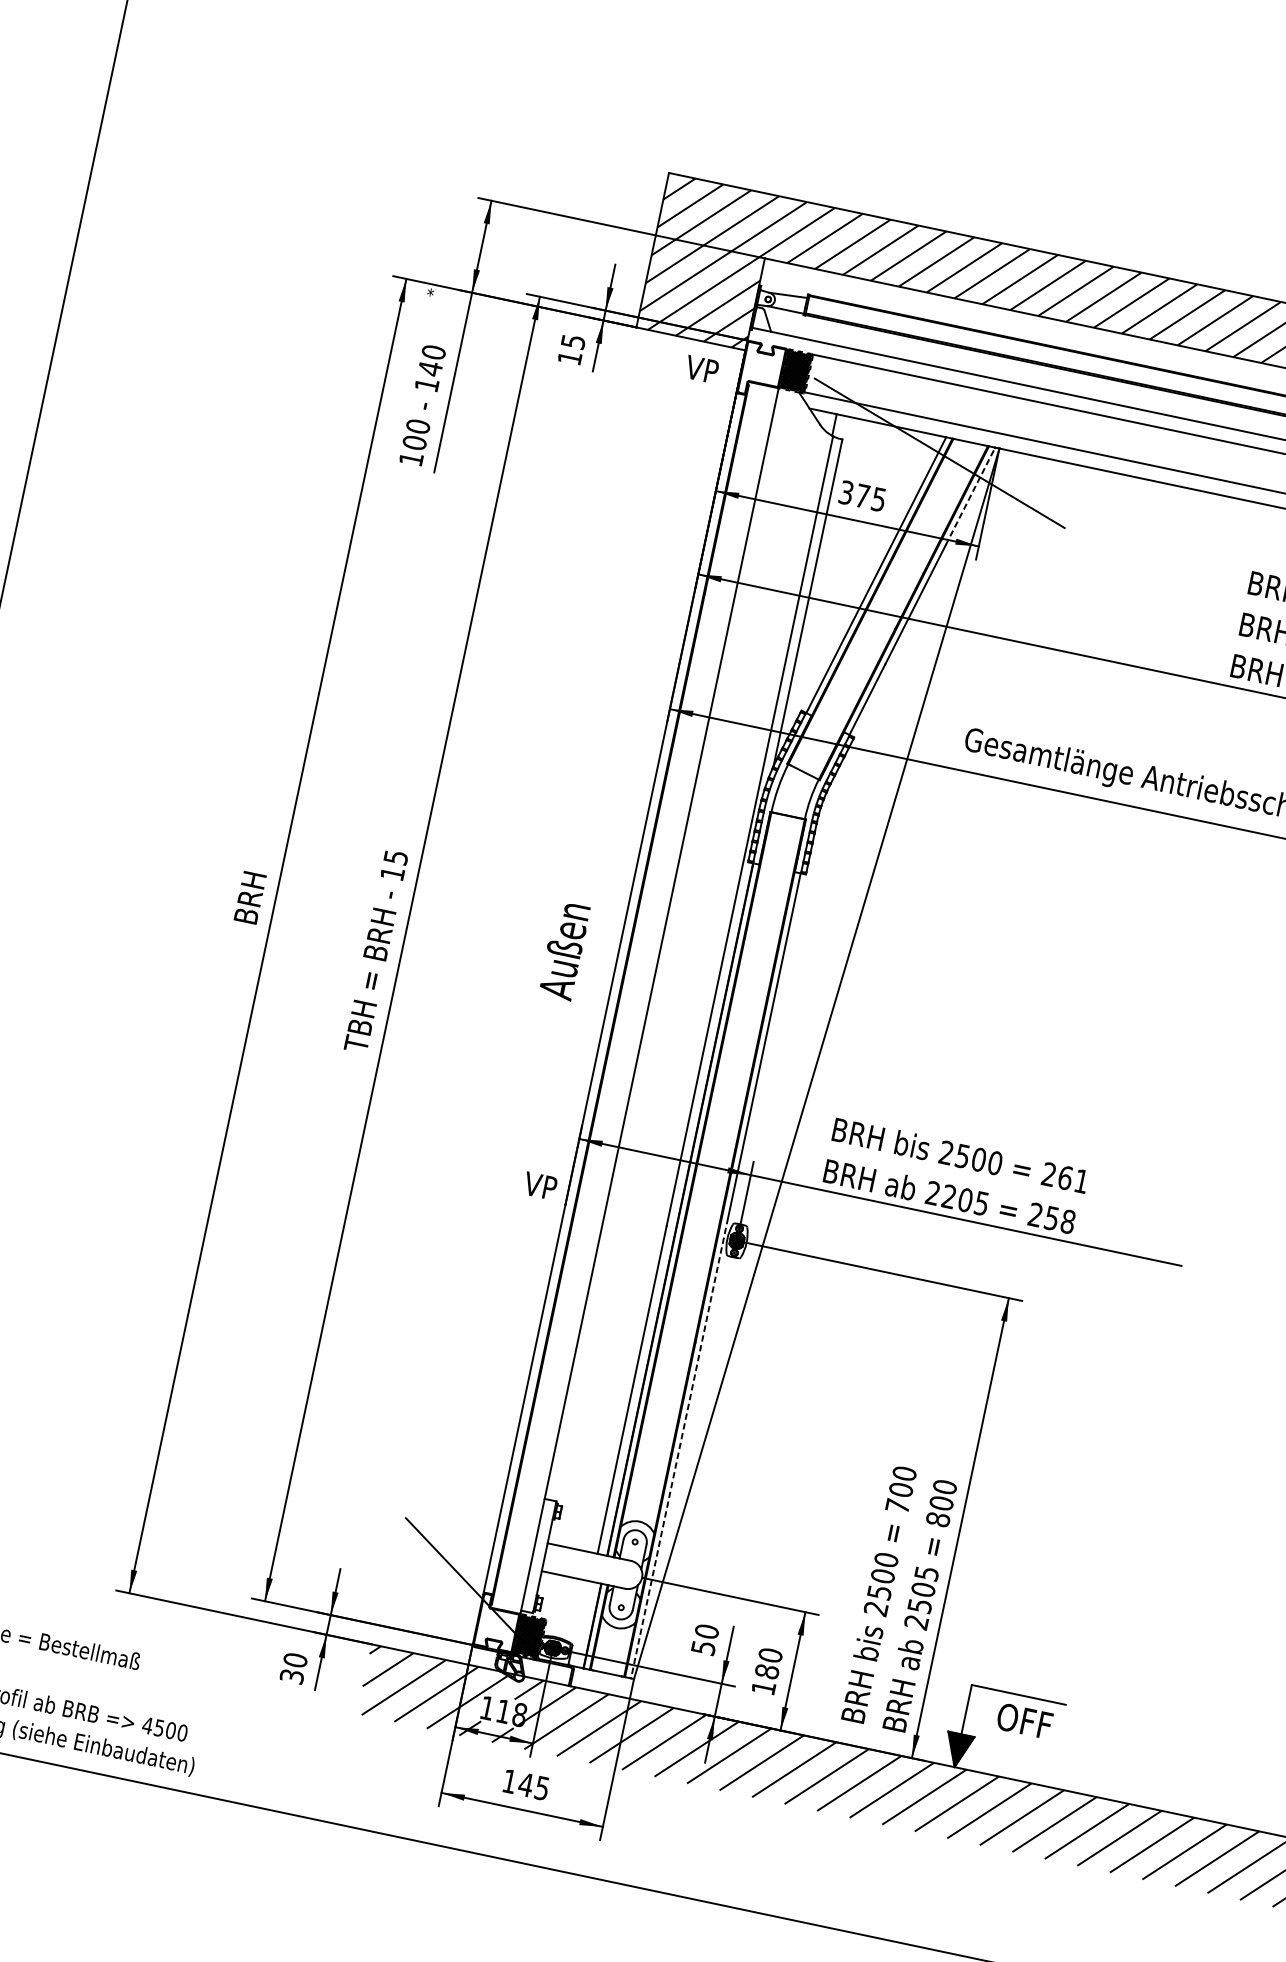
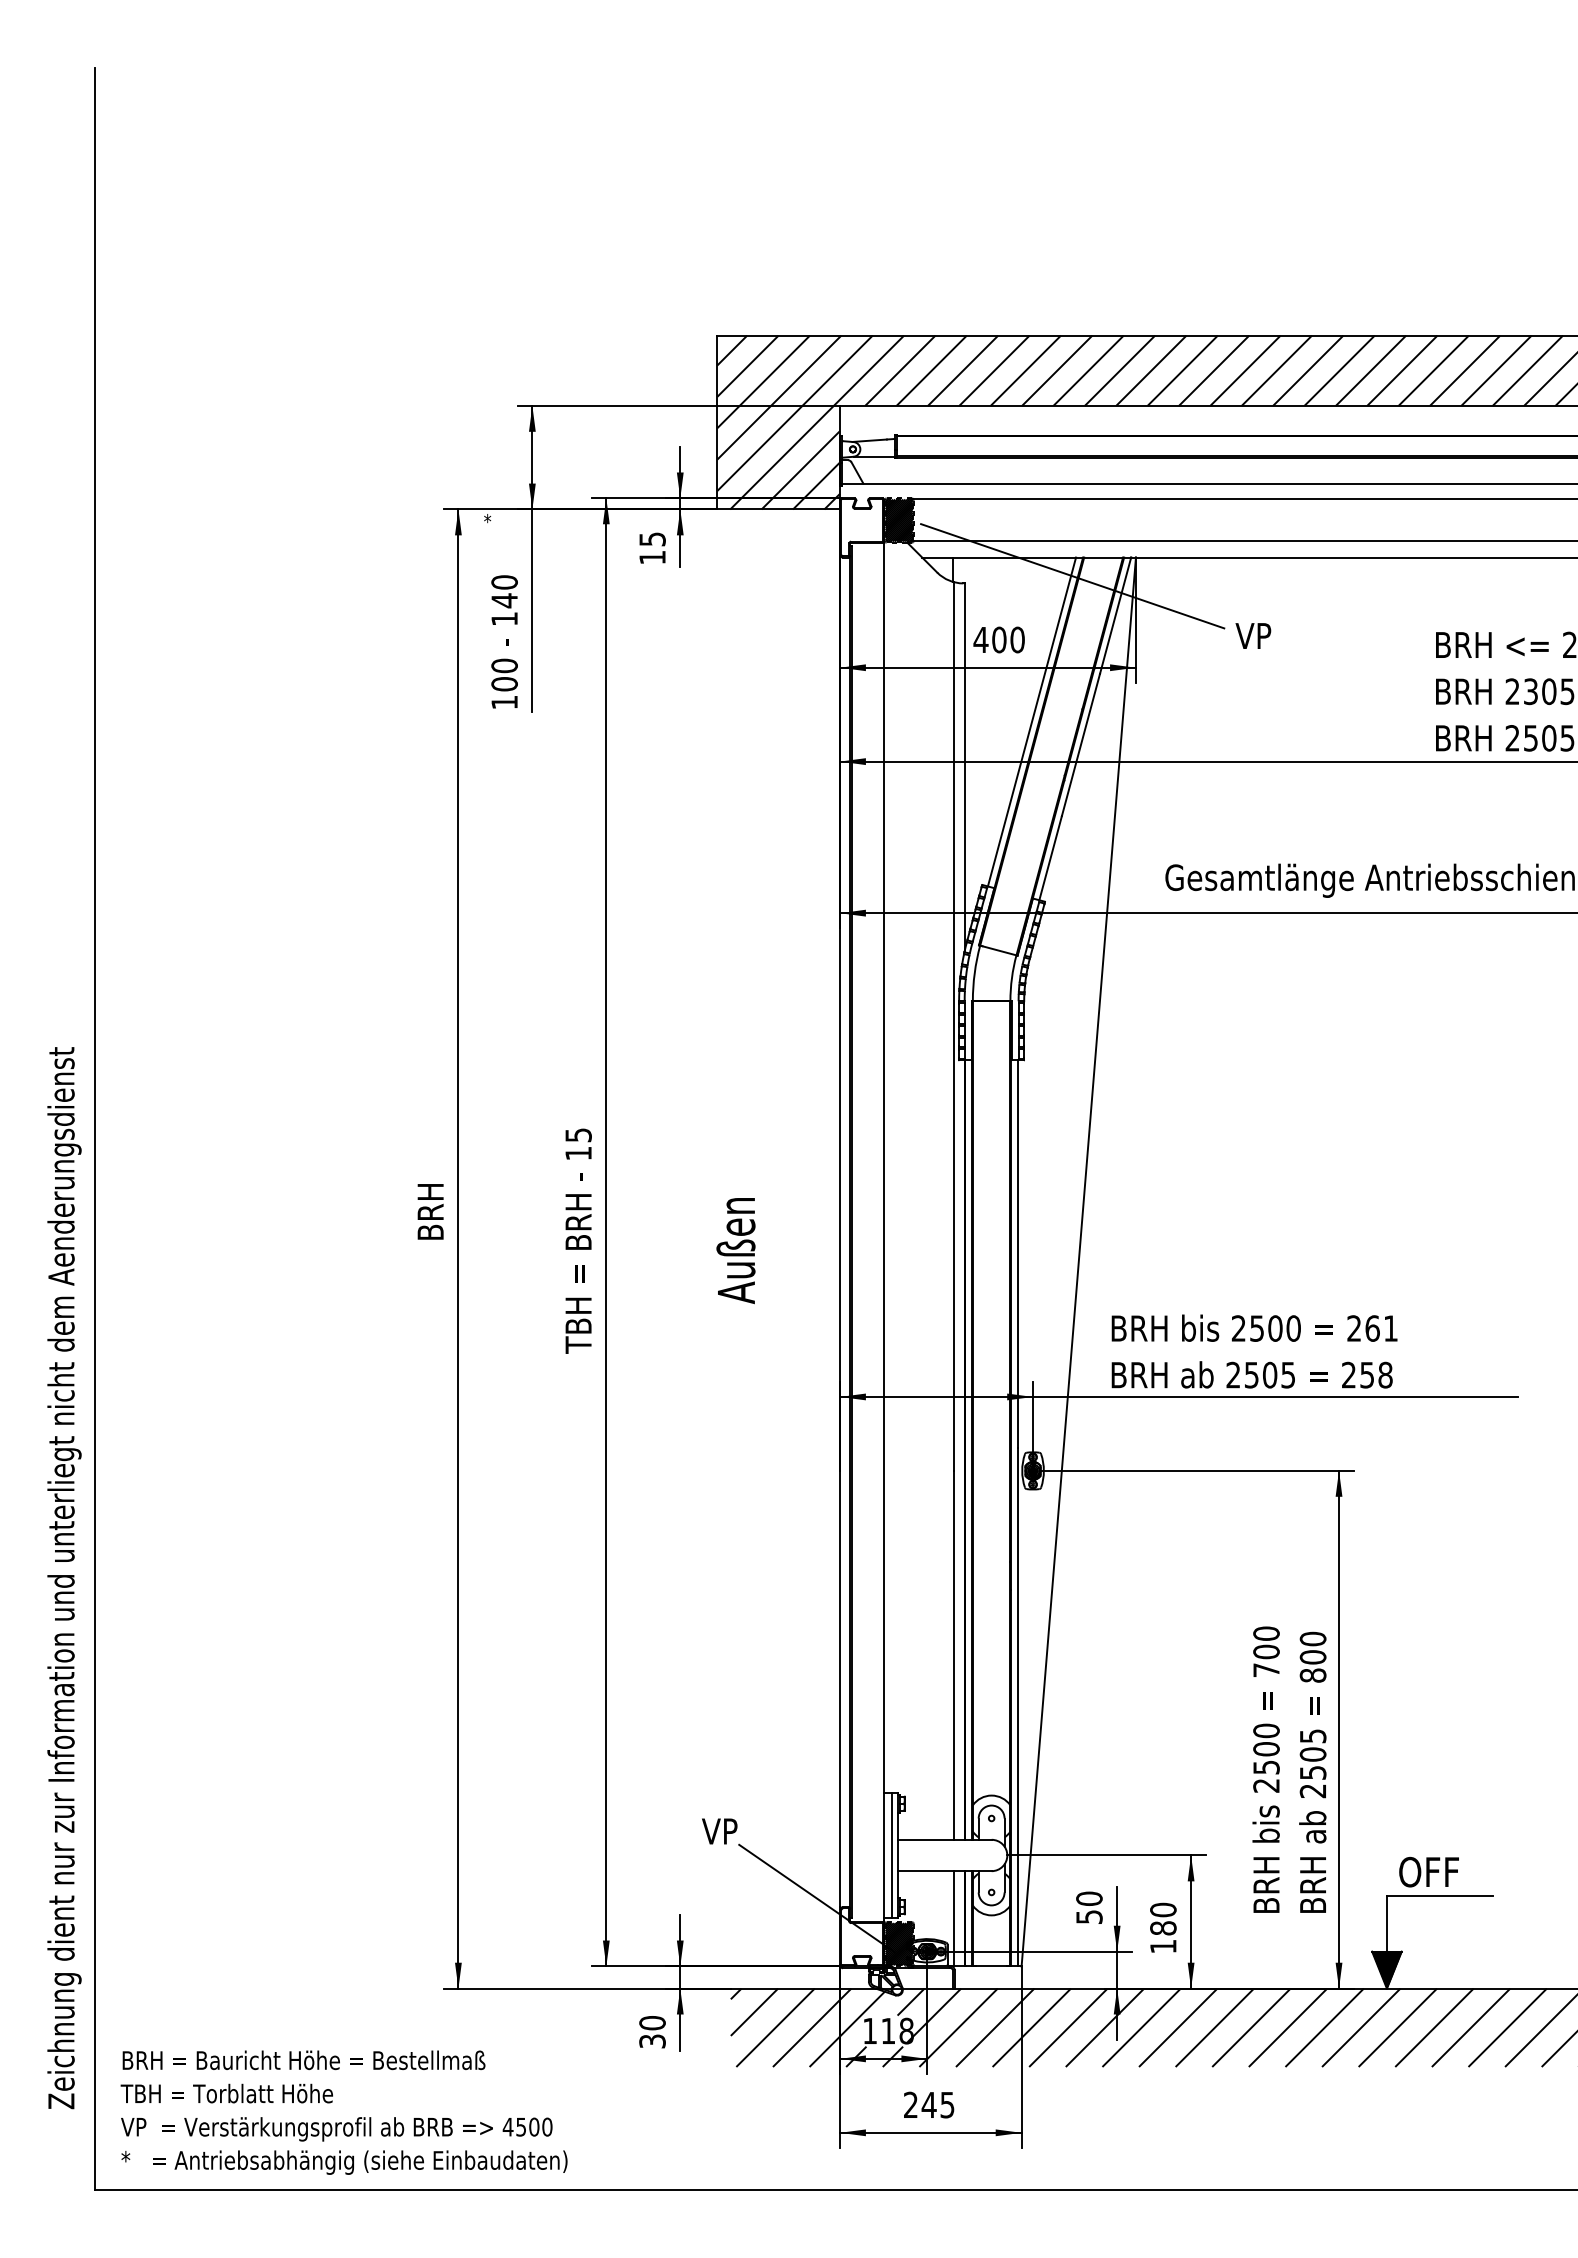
text: (702, 369) -> (1253, 635), moved
text: (861, 495) -> (998, 639), 375 -> 400
line: (970, 496) -> (1115, 615), dashed -> solid
text: (563, 951) -> (735, 1251), moved
text: (540, 1186) -> (719, 1831), moved
text: (949, 1196) -> (1251, 1374), 2205 -> 2505
line: (679, 1448) -> (1018, 1707), dashed -> solid
line: (539, 1556) -> (891, 1855), added
text: (899, 1598) -> (1289, 1769), moved
line: (582, 1623) -> (953, 1918), added
text: (1024, 1720) -> (1428, 1871), moved
text: (509, 1780) -> (910, 2104), 145 -> 245

